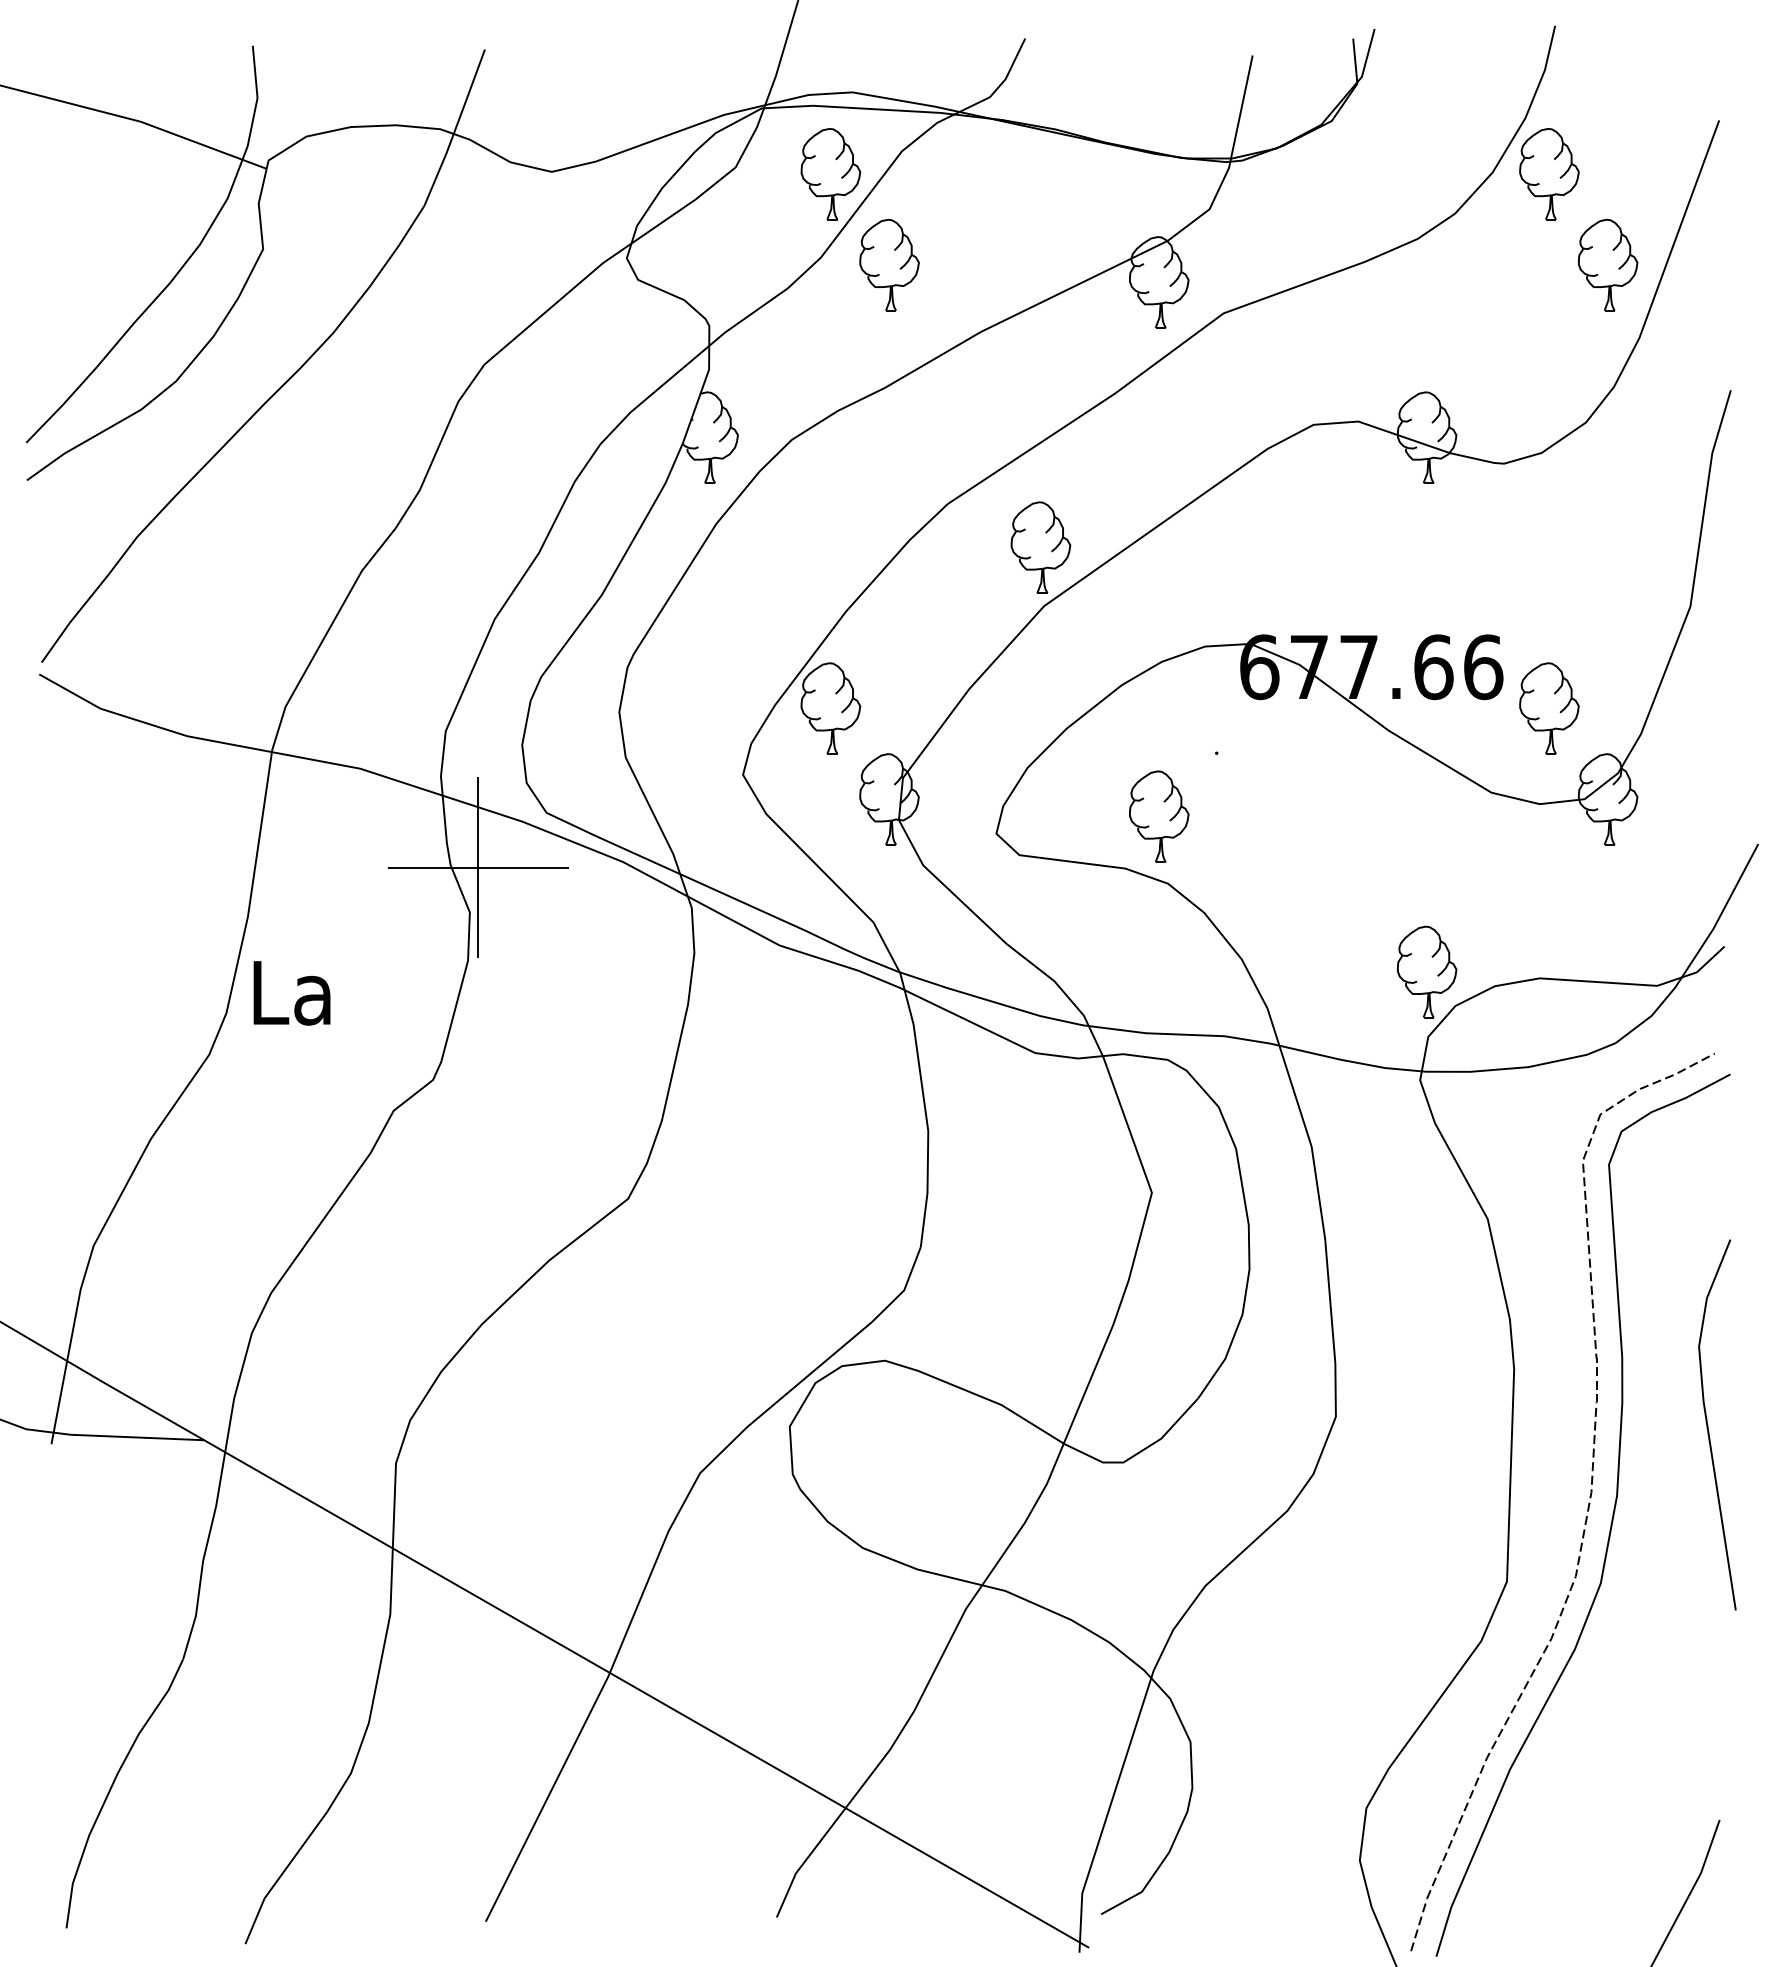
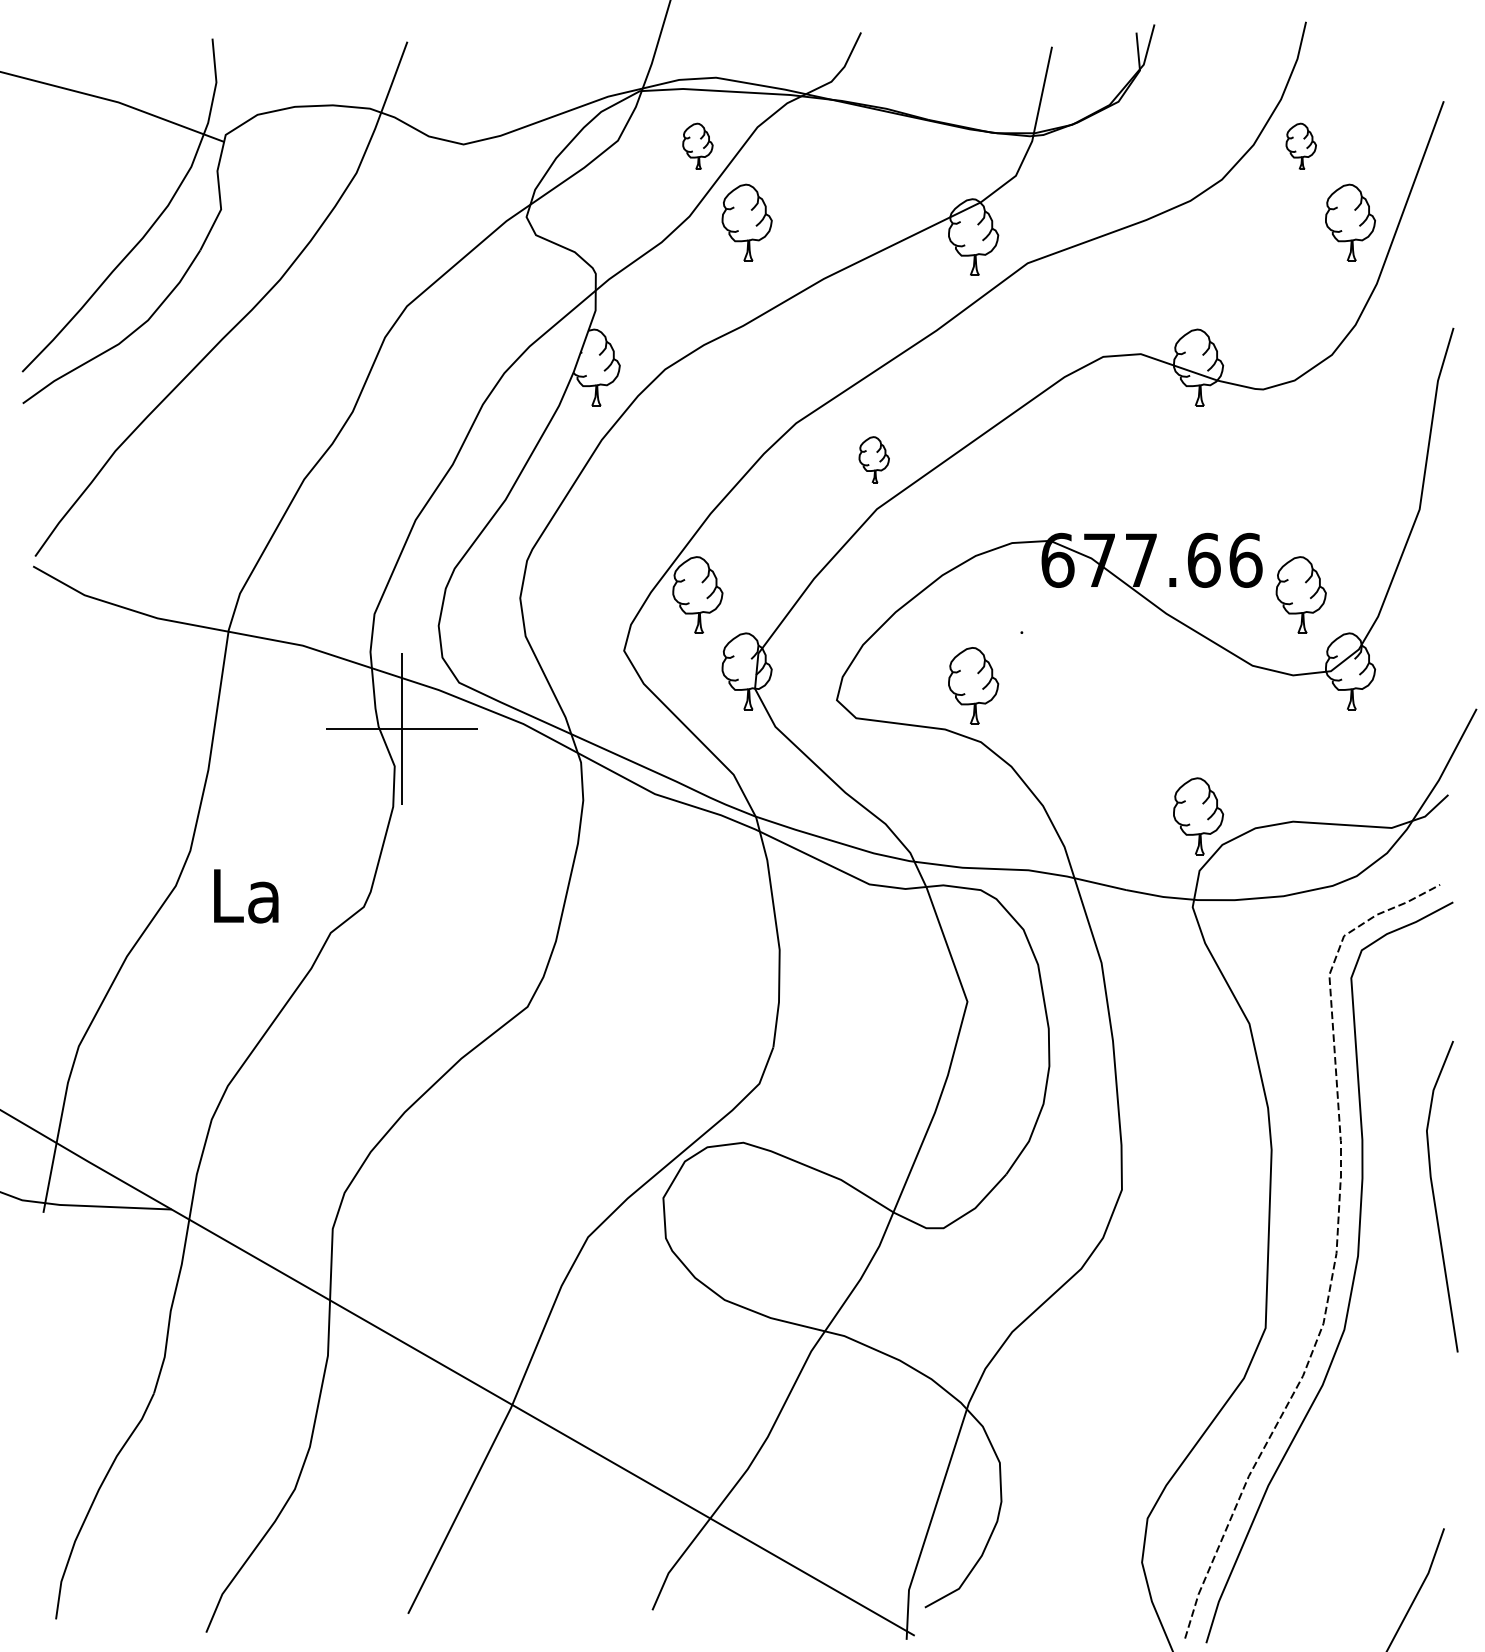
part: (830, 174) -> (697, 146), size x0.6
part: (1549, 174) -> (1301, 146), size x0.6
part: (1040, 547) -> (873, 459), size x0.6
text: (291, 993) -> (245, 896), moved

